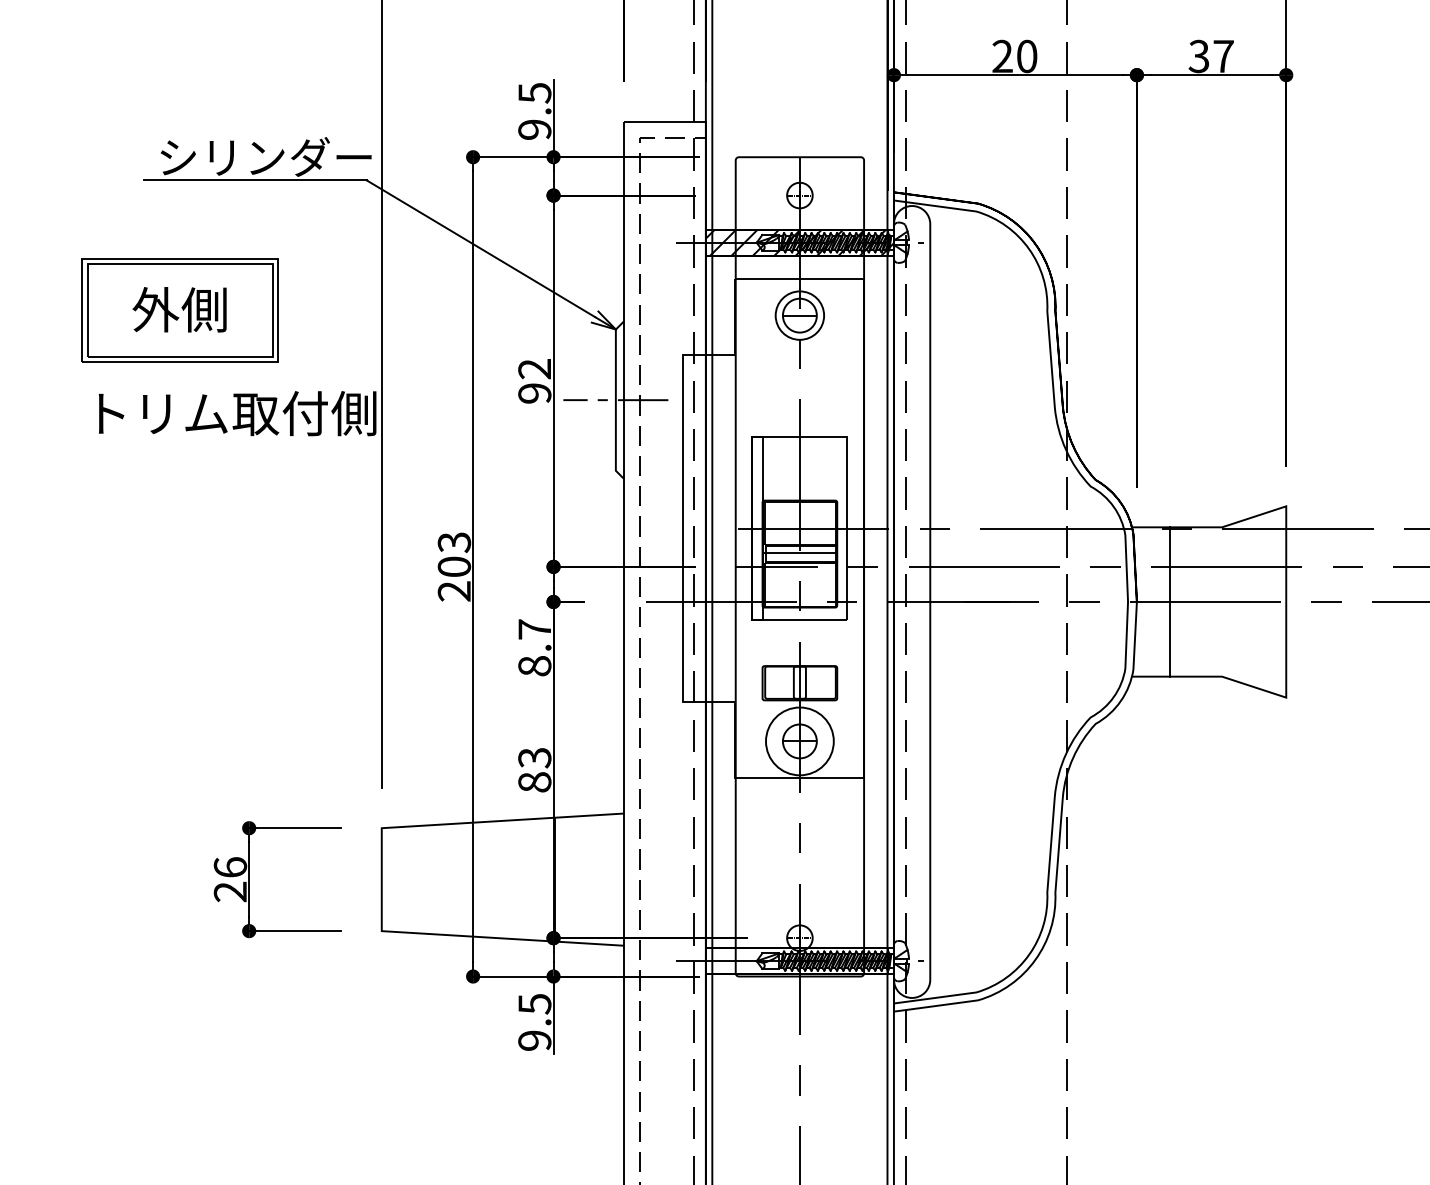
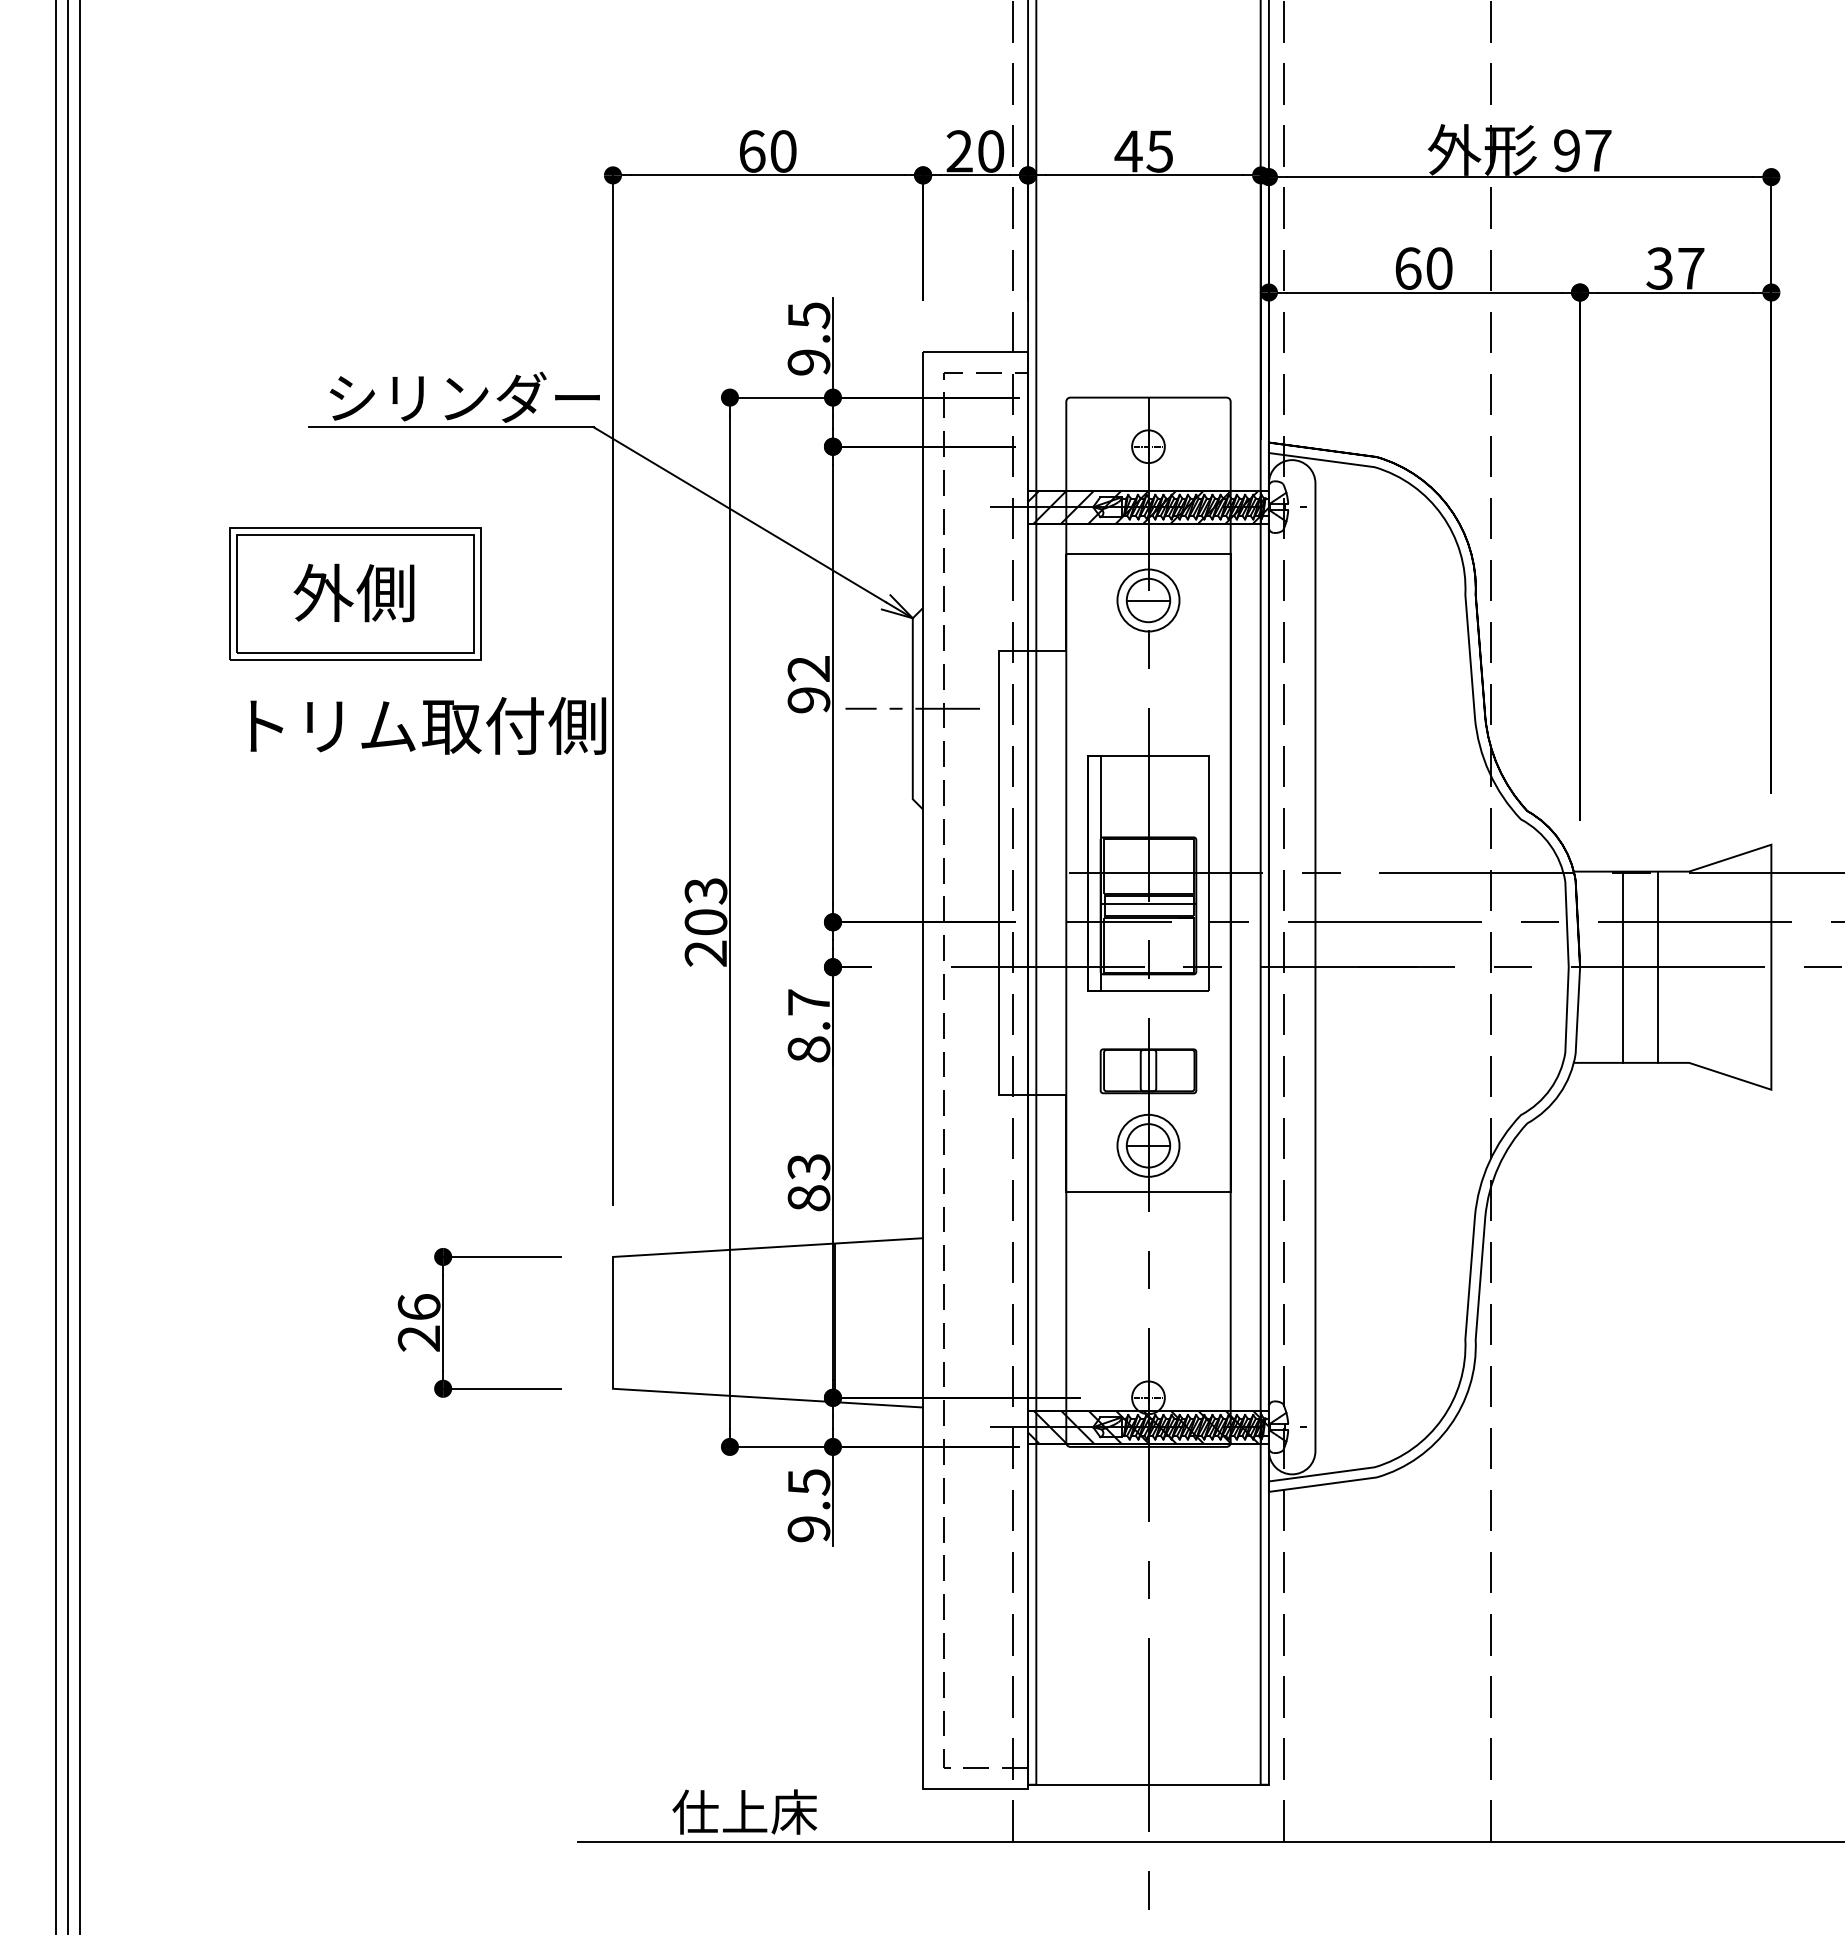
text: (1002, 56) -> (1408, 268), 20 -> 60
line: (1198, 601) -> (1658, 966), added
circle: (799, 741) -> (1148, 1145), size x0.71
hatch: (799, 960) -> (1148, 1426), added

